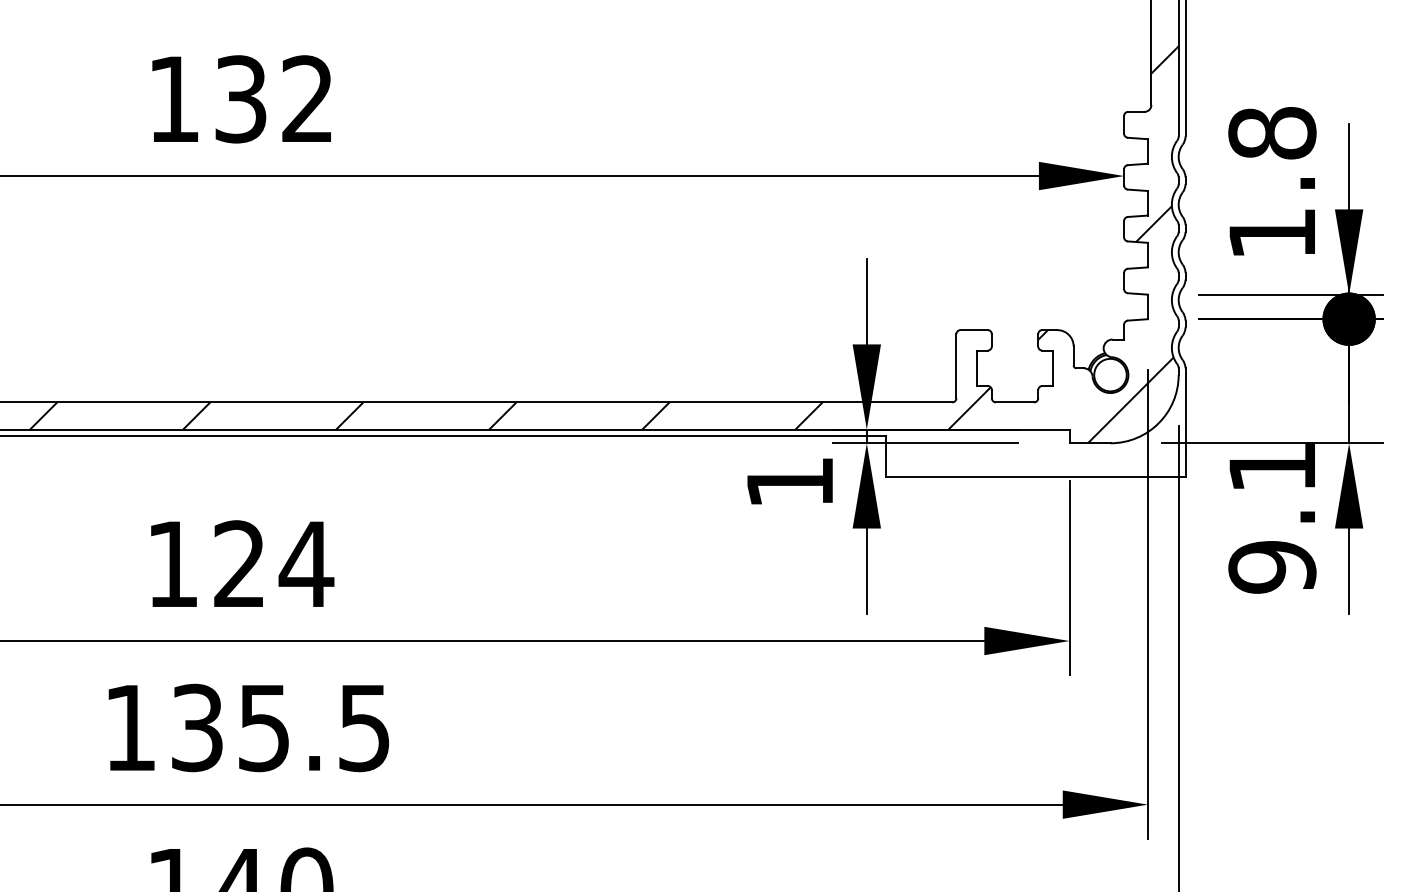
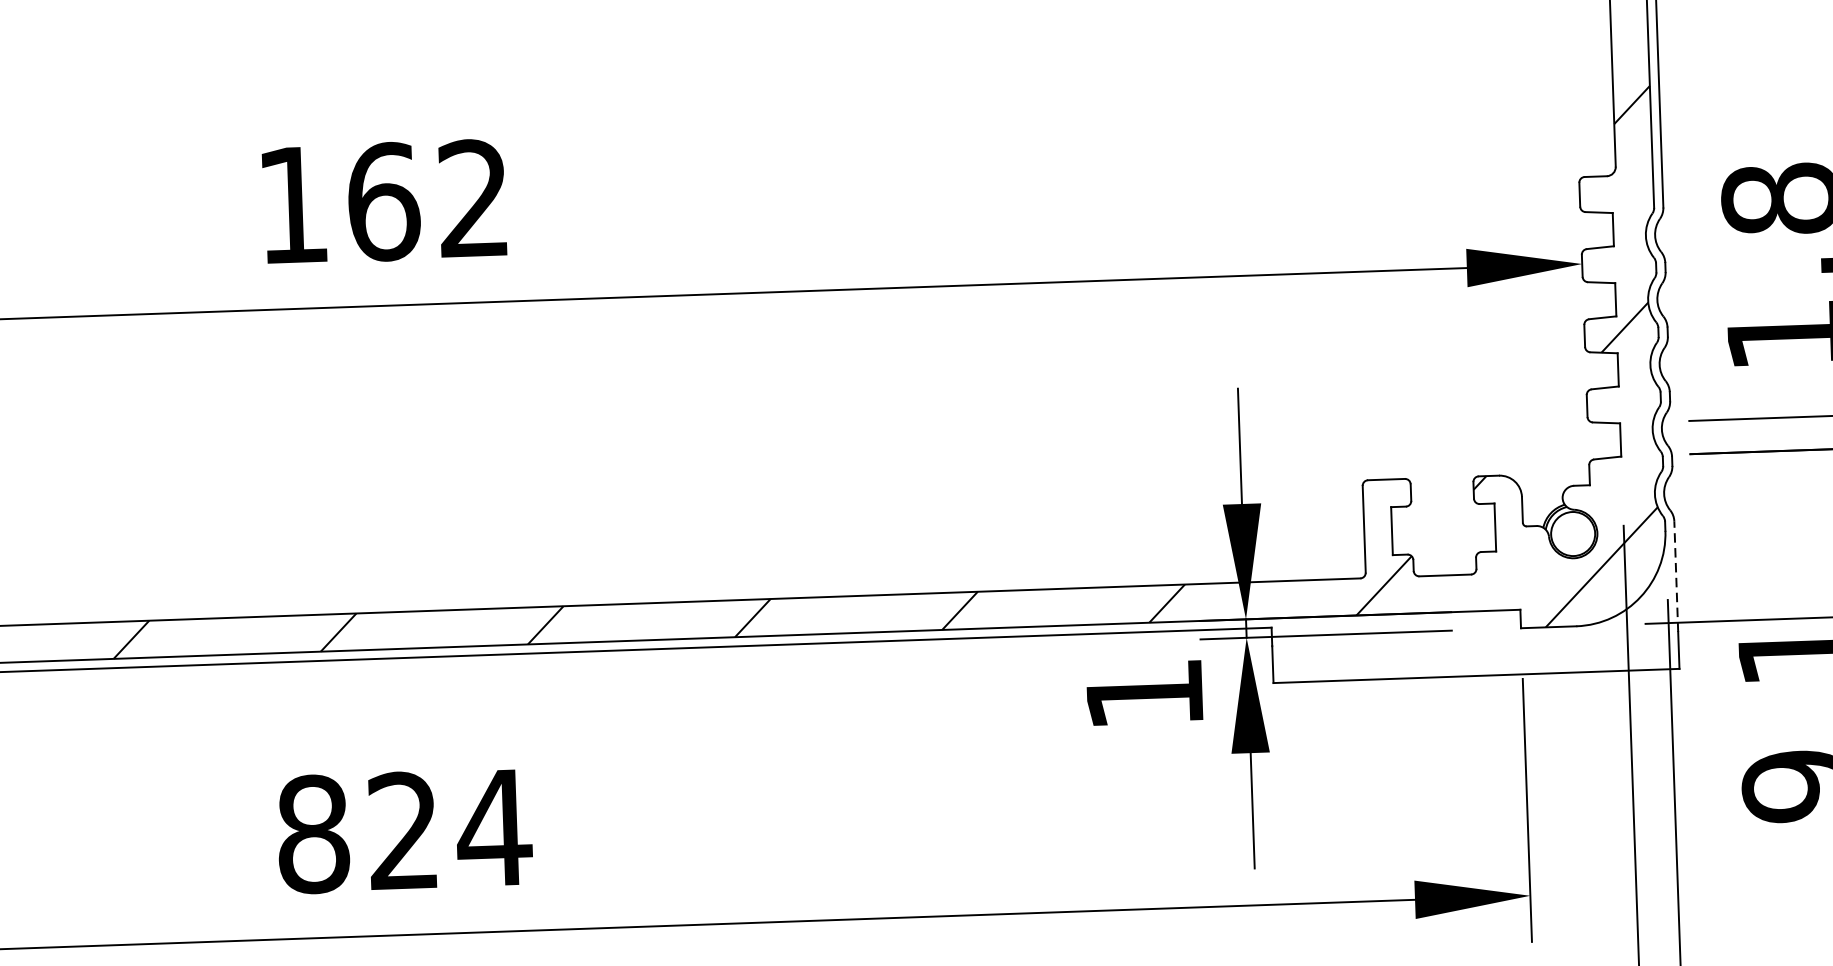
text: (241, 99) -> (384, 202), 132 -> 162
line: (1185, 409) -> (1676, 577), solid -> dashed
text: (172, 564) -> (312, 834), 124 -> 824

